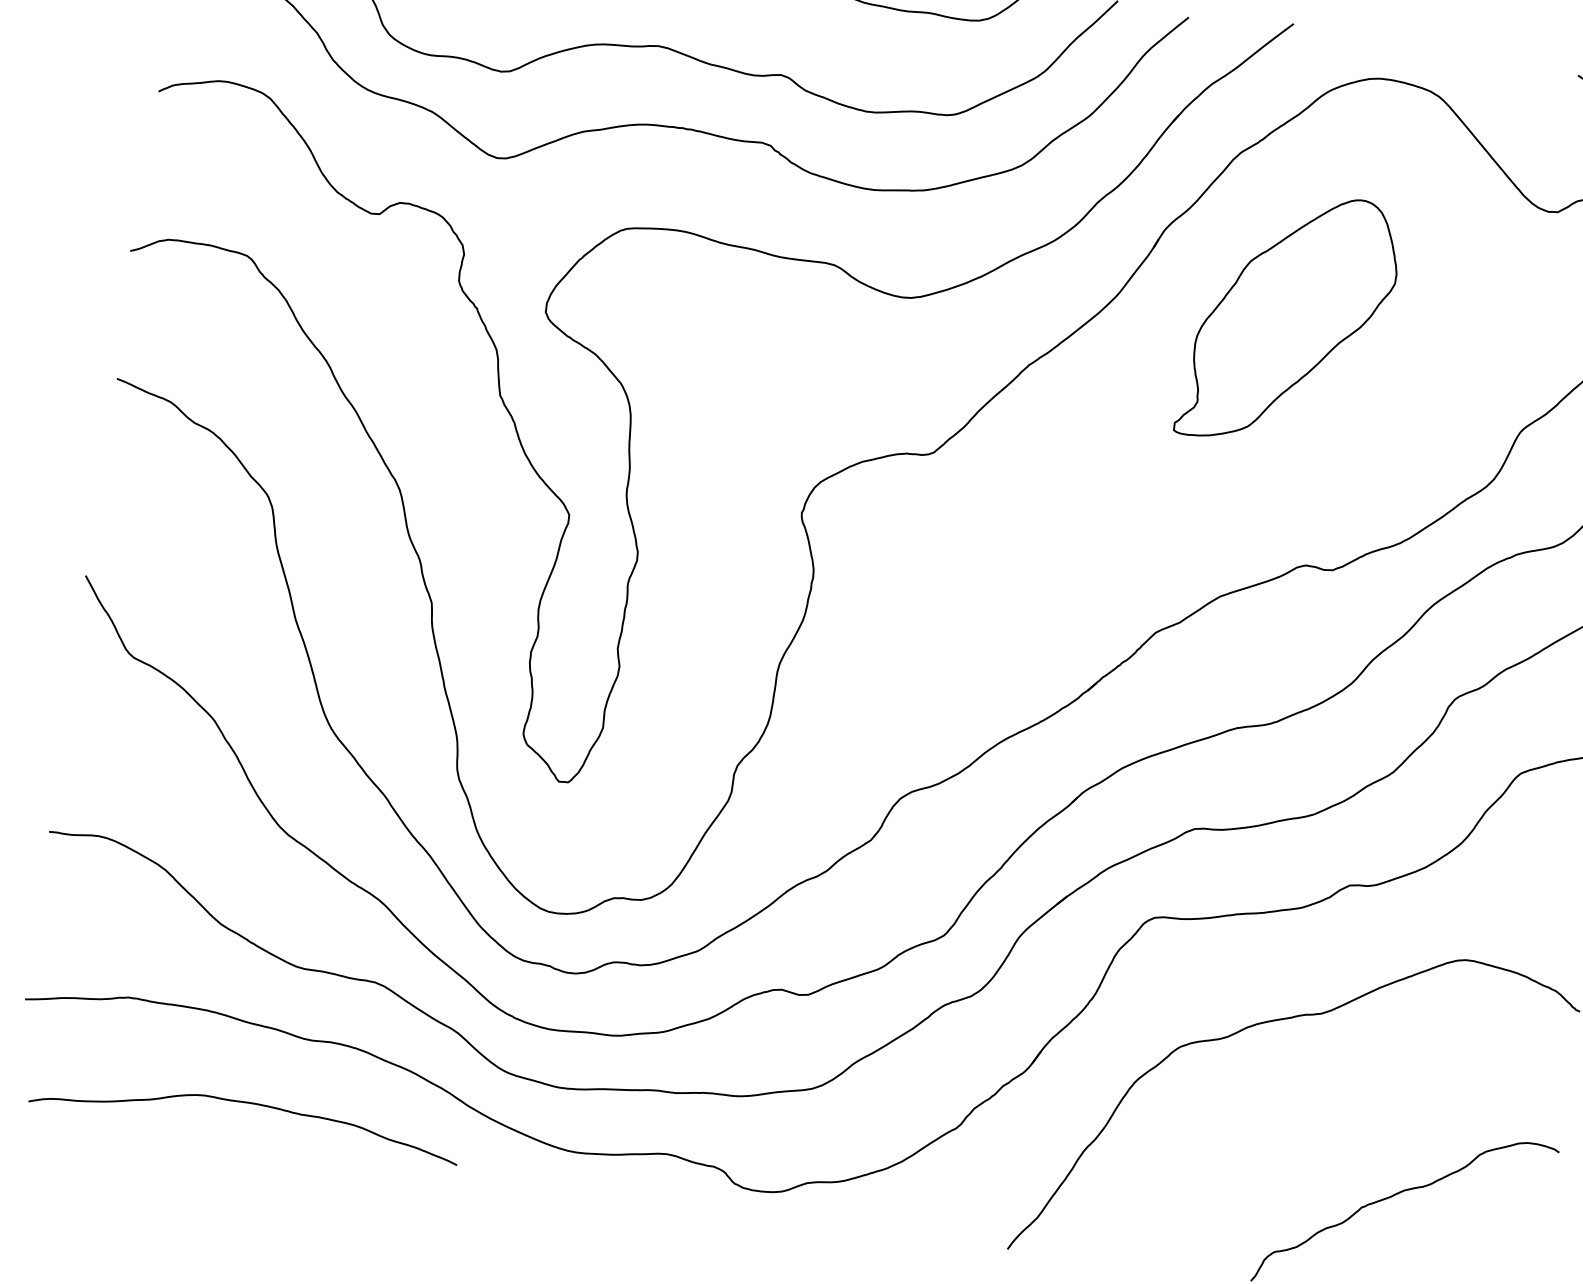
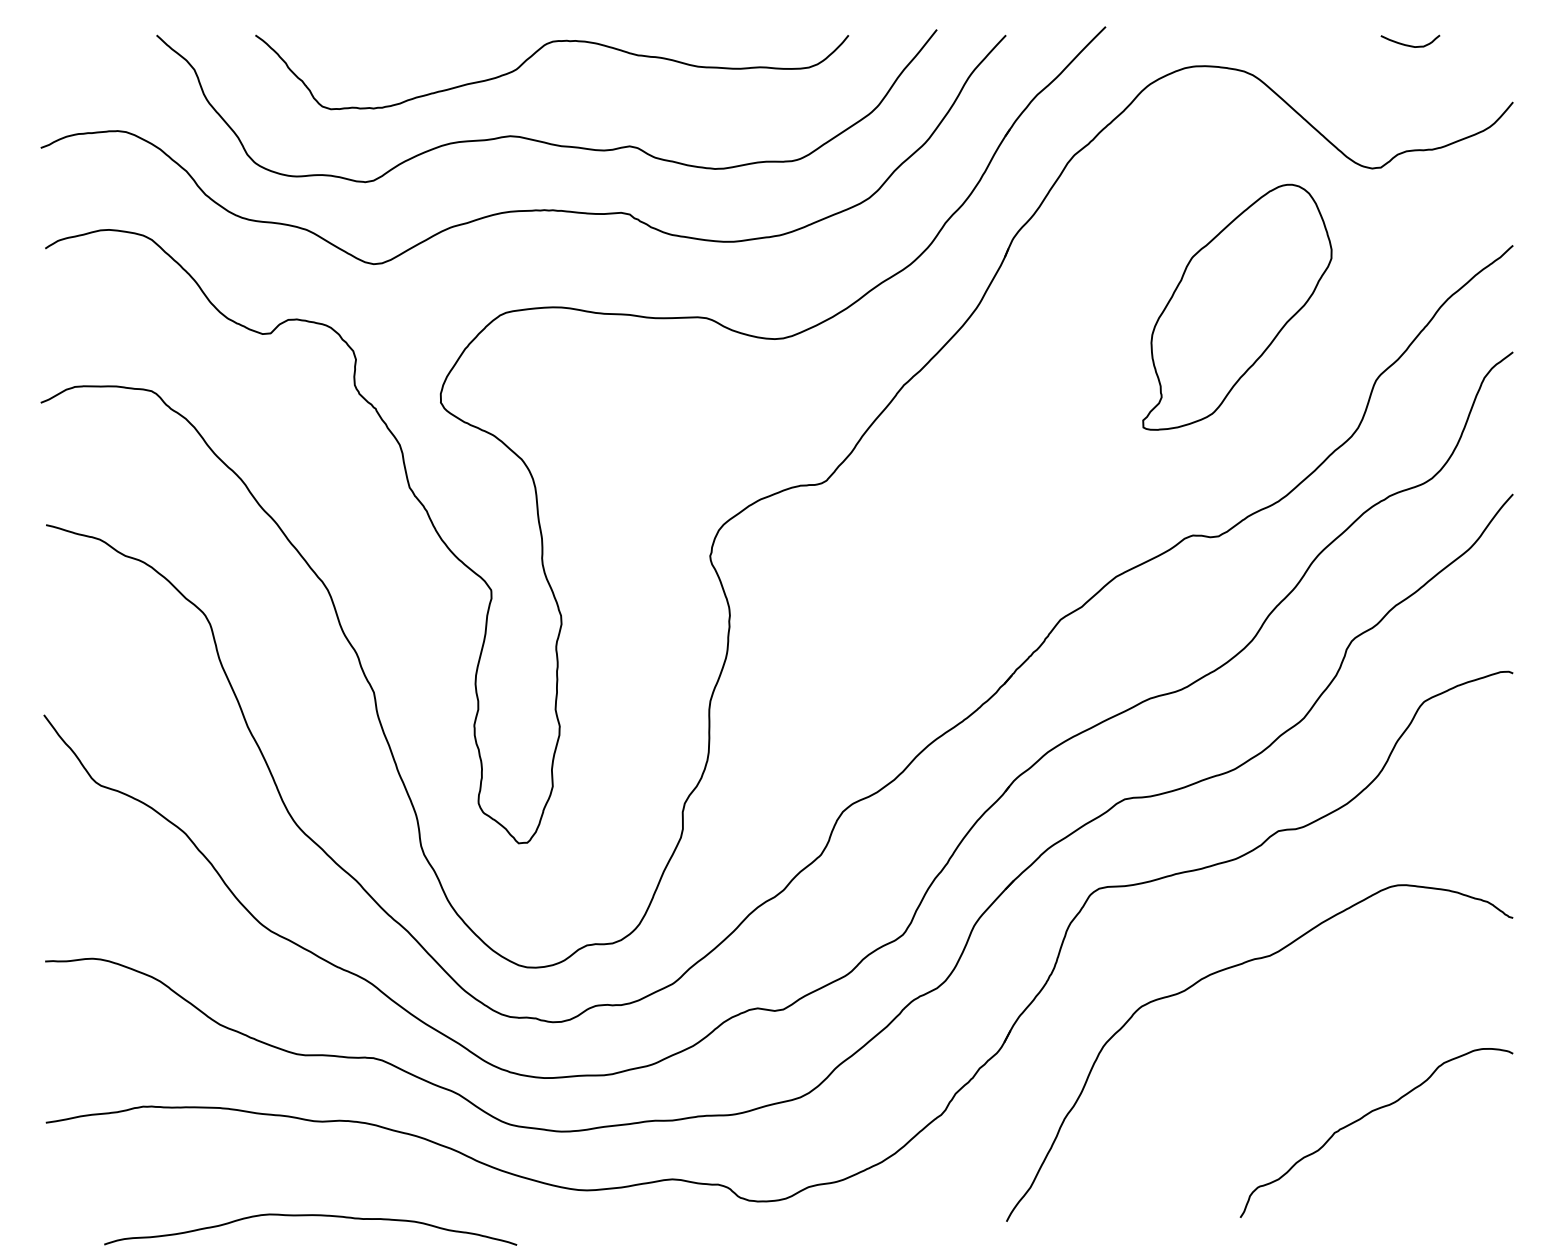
part: (1290, 319) -> (1237, 306), moved
curve: (246, 1103) -> (310, 1216), moved

